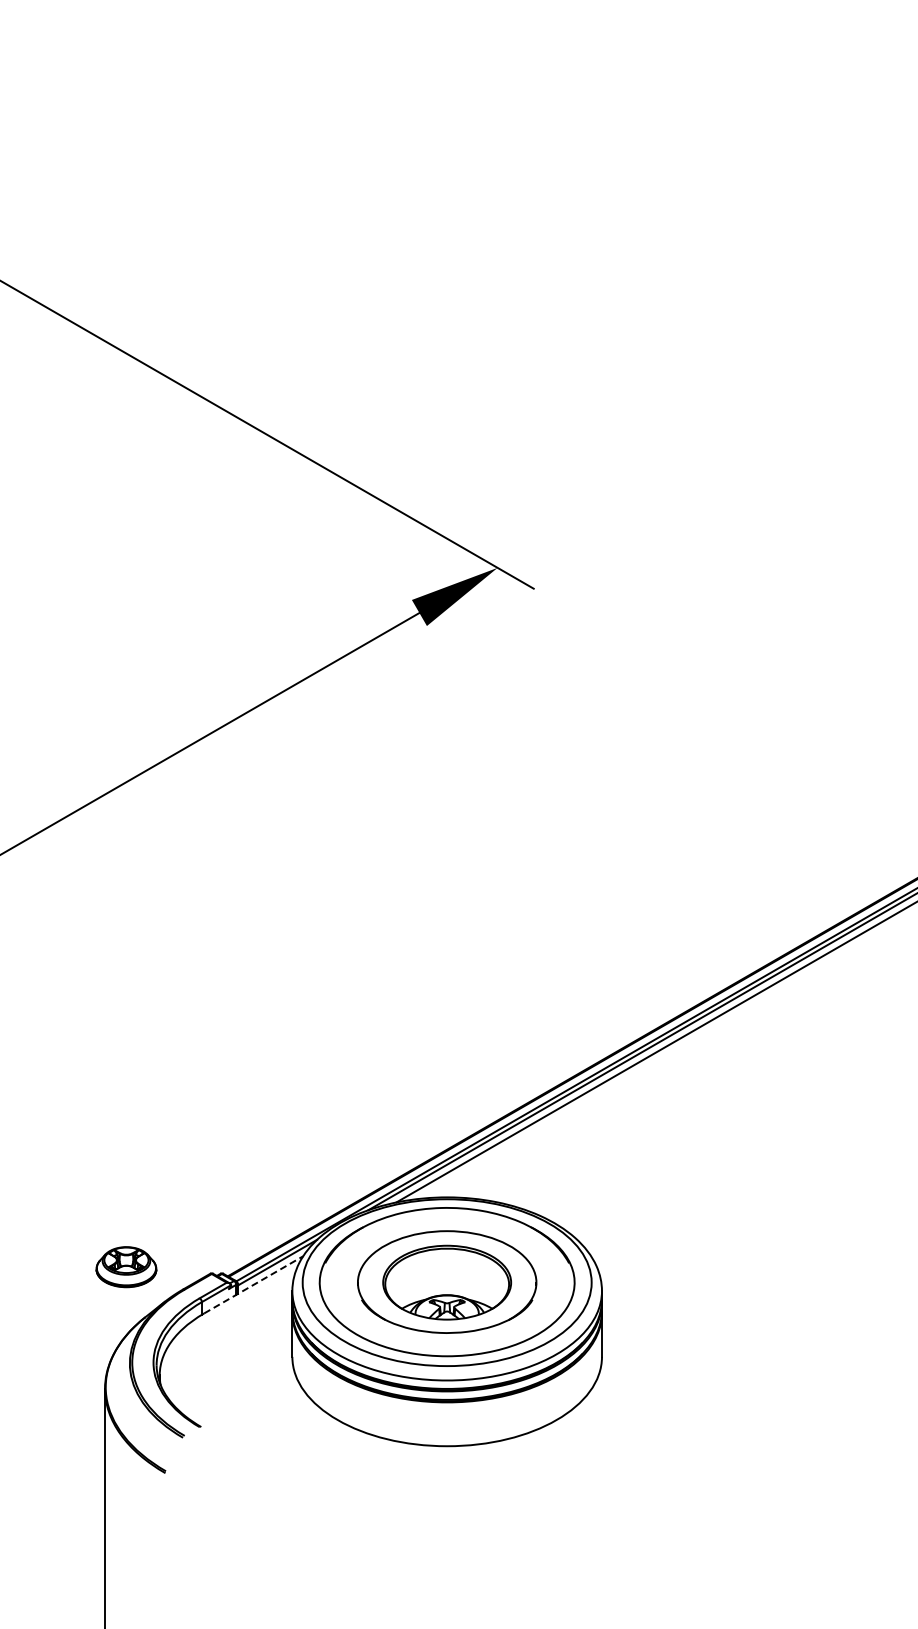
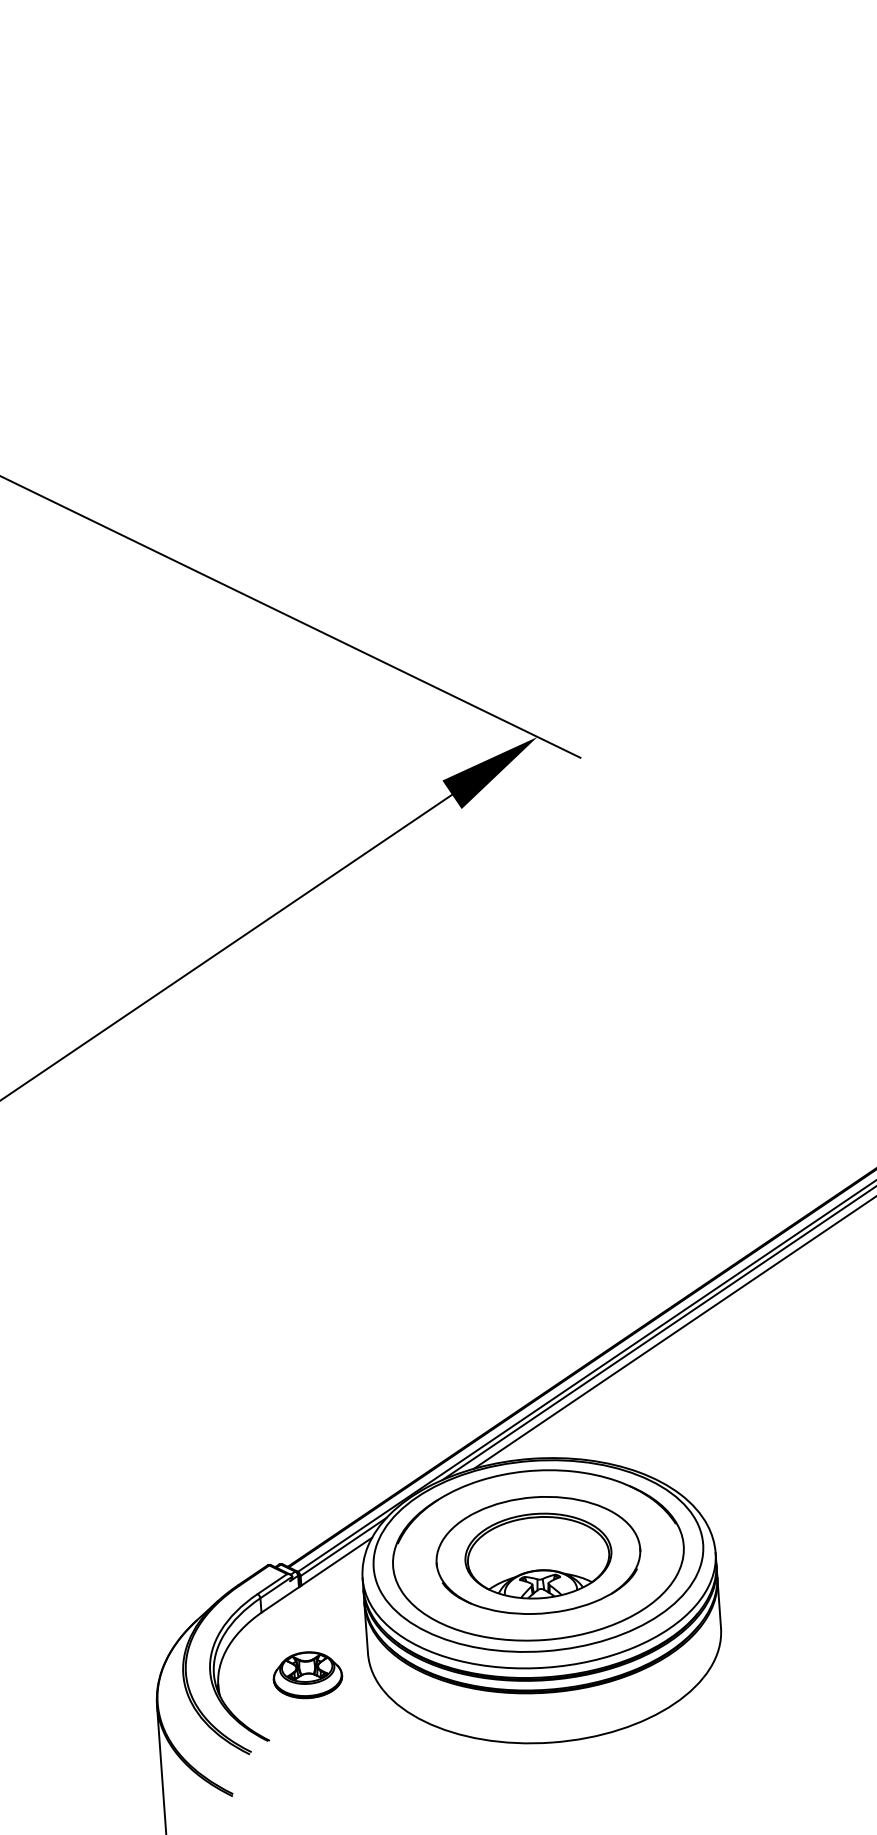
part: (126, 1267) -> (307, 1675), moved
line: (254, 1284) -> (318, 1573), dashed -> solid

